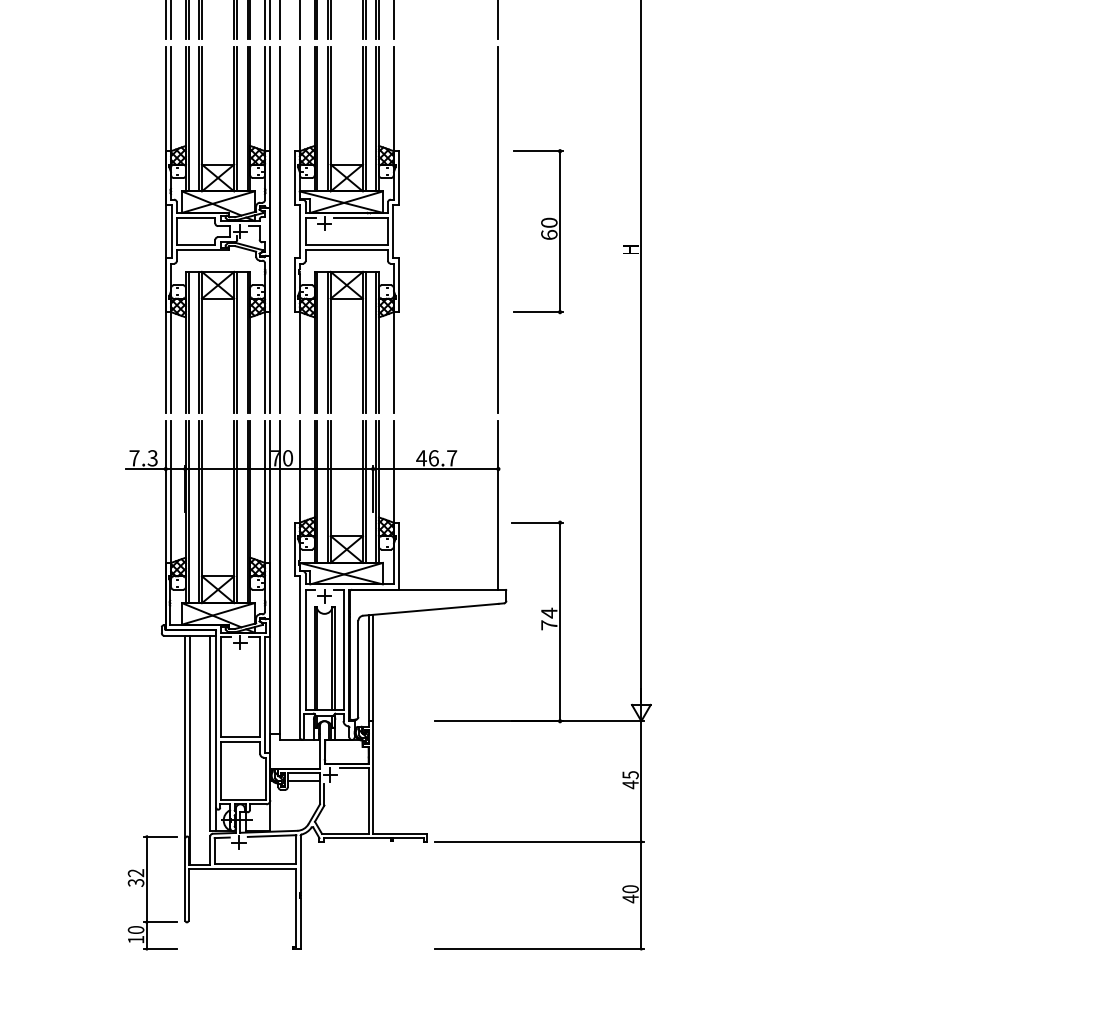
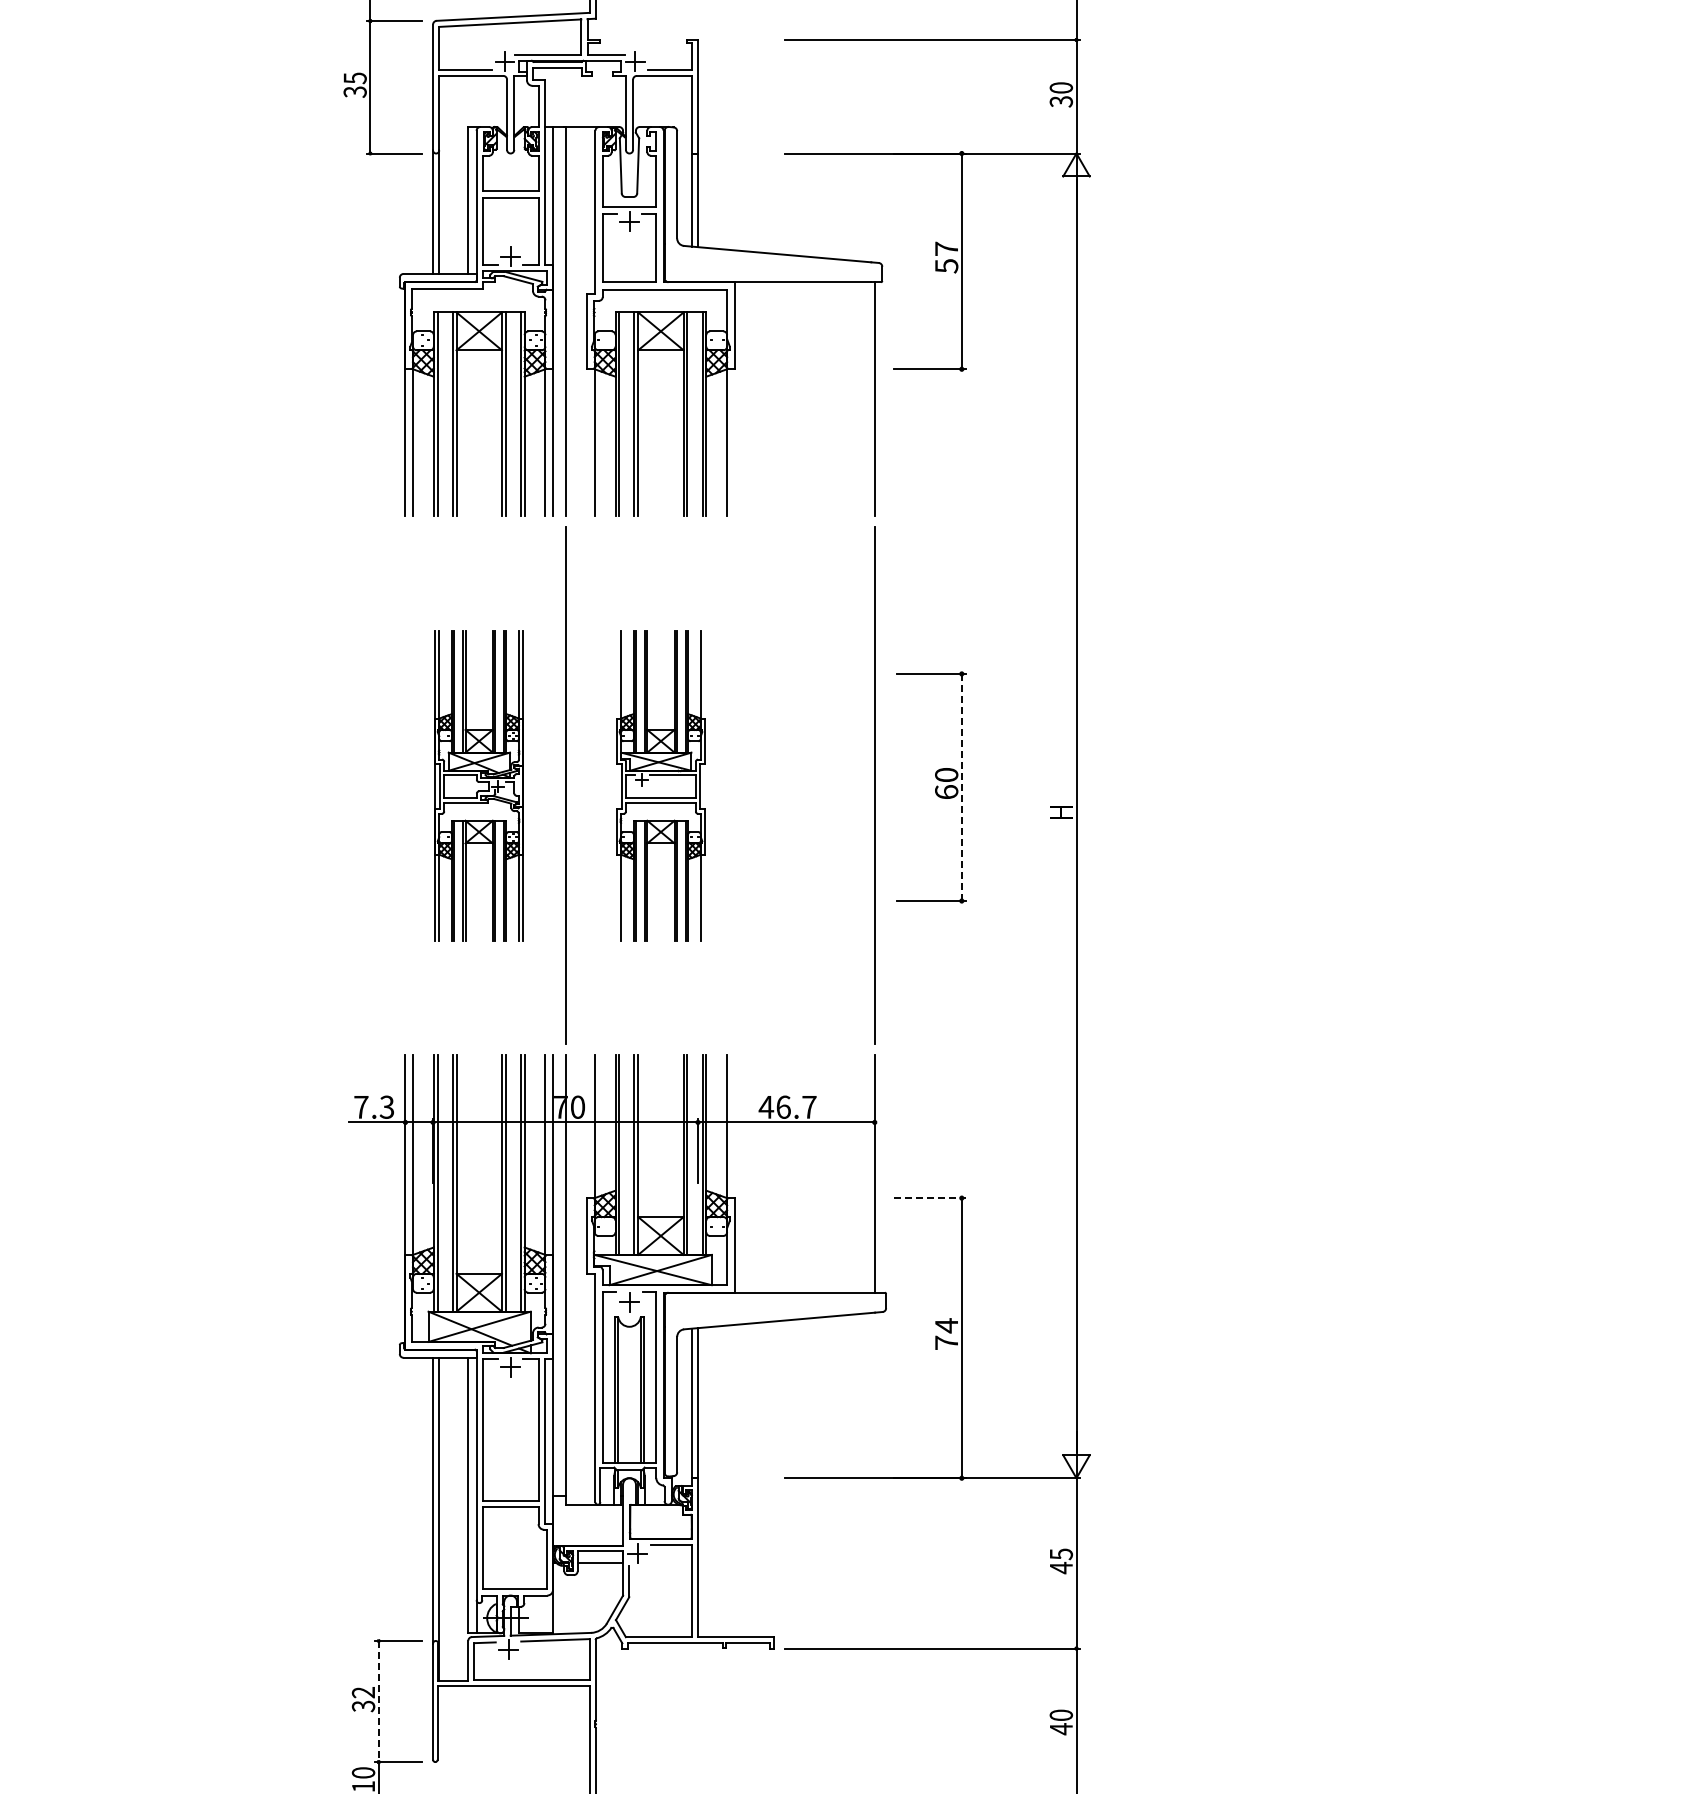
part: (217, 230) -> (478, 785), size x0.6
part: (346, 230) -> (660, 785), size x0.6
line: (559, 231) -> (961, 787), solid -> dashed
line: (537, 522) -> (929, 1198), solid -> dashed
line: (146, 879) -> (378, 1701), solid -> dashed

